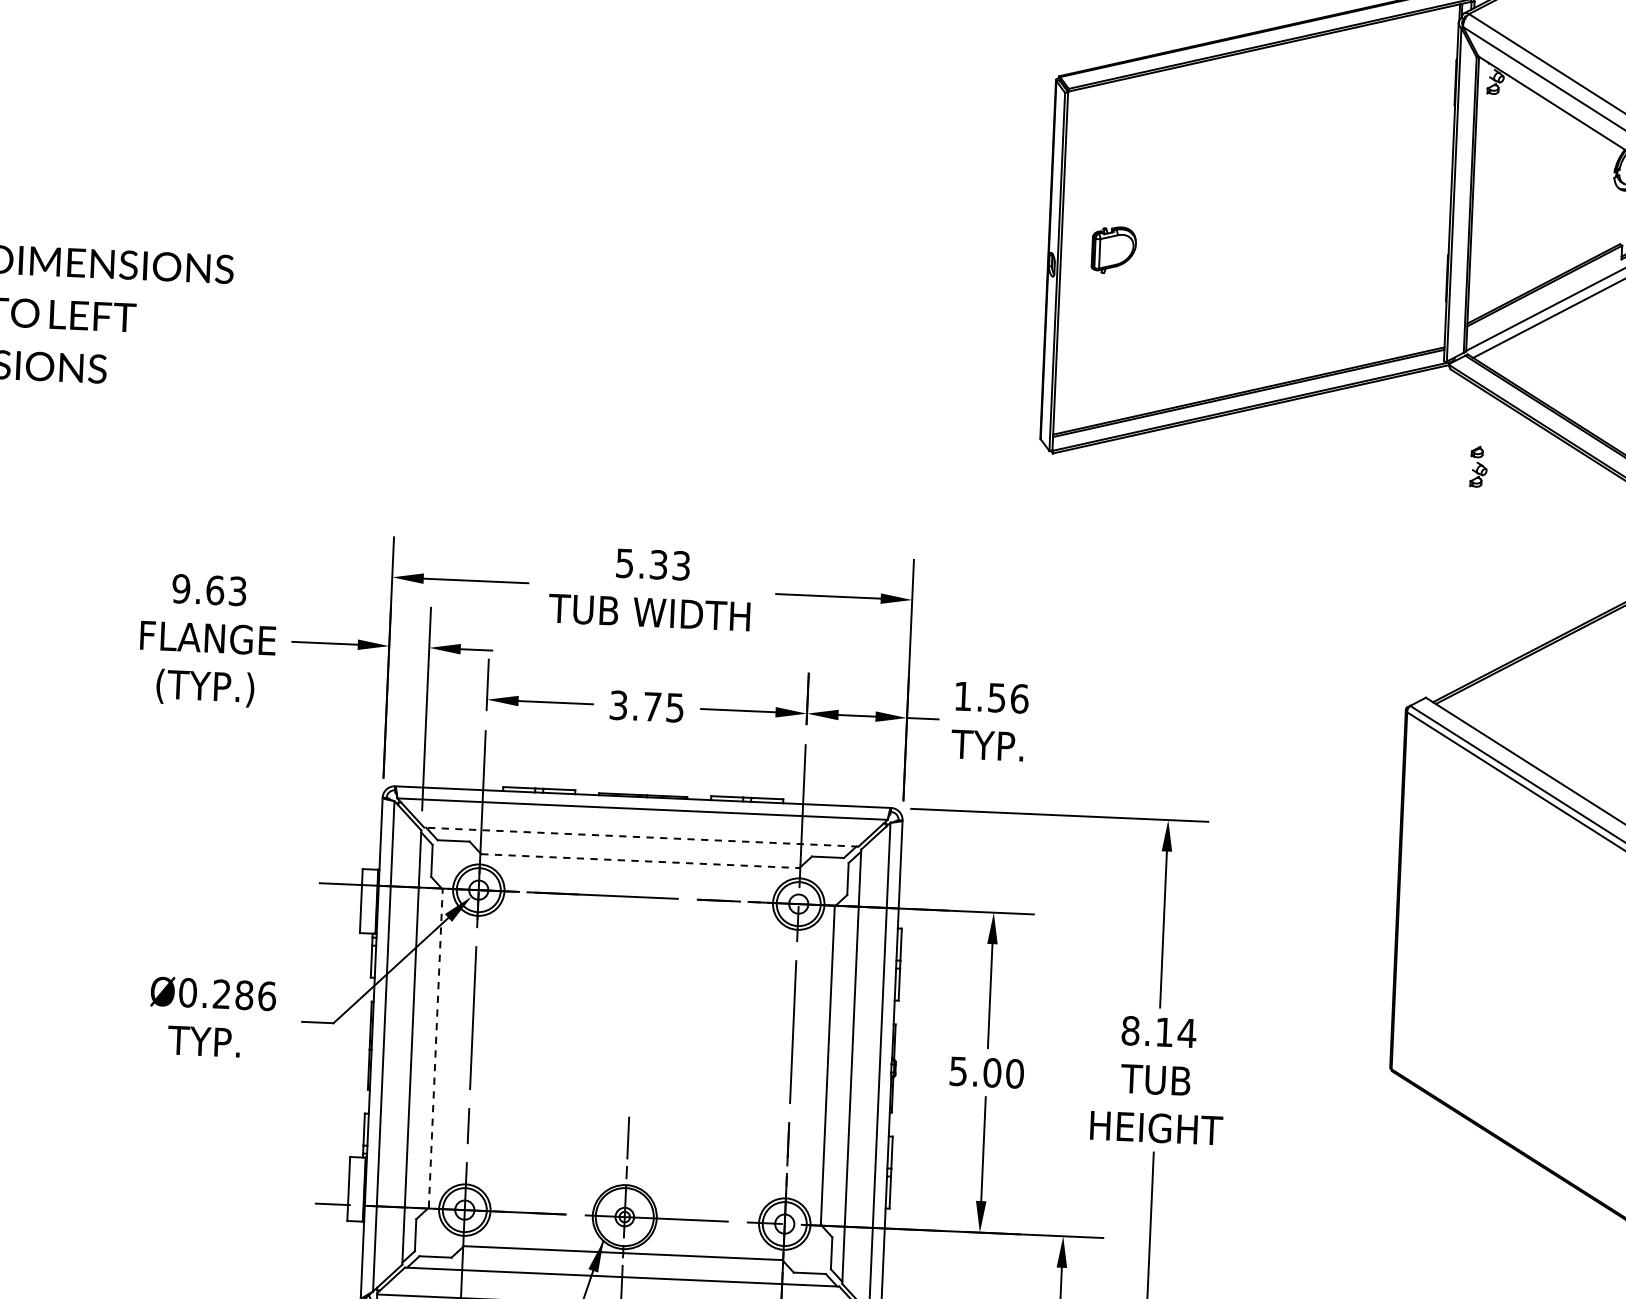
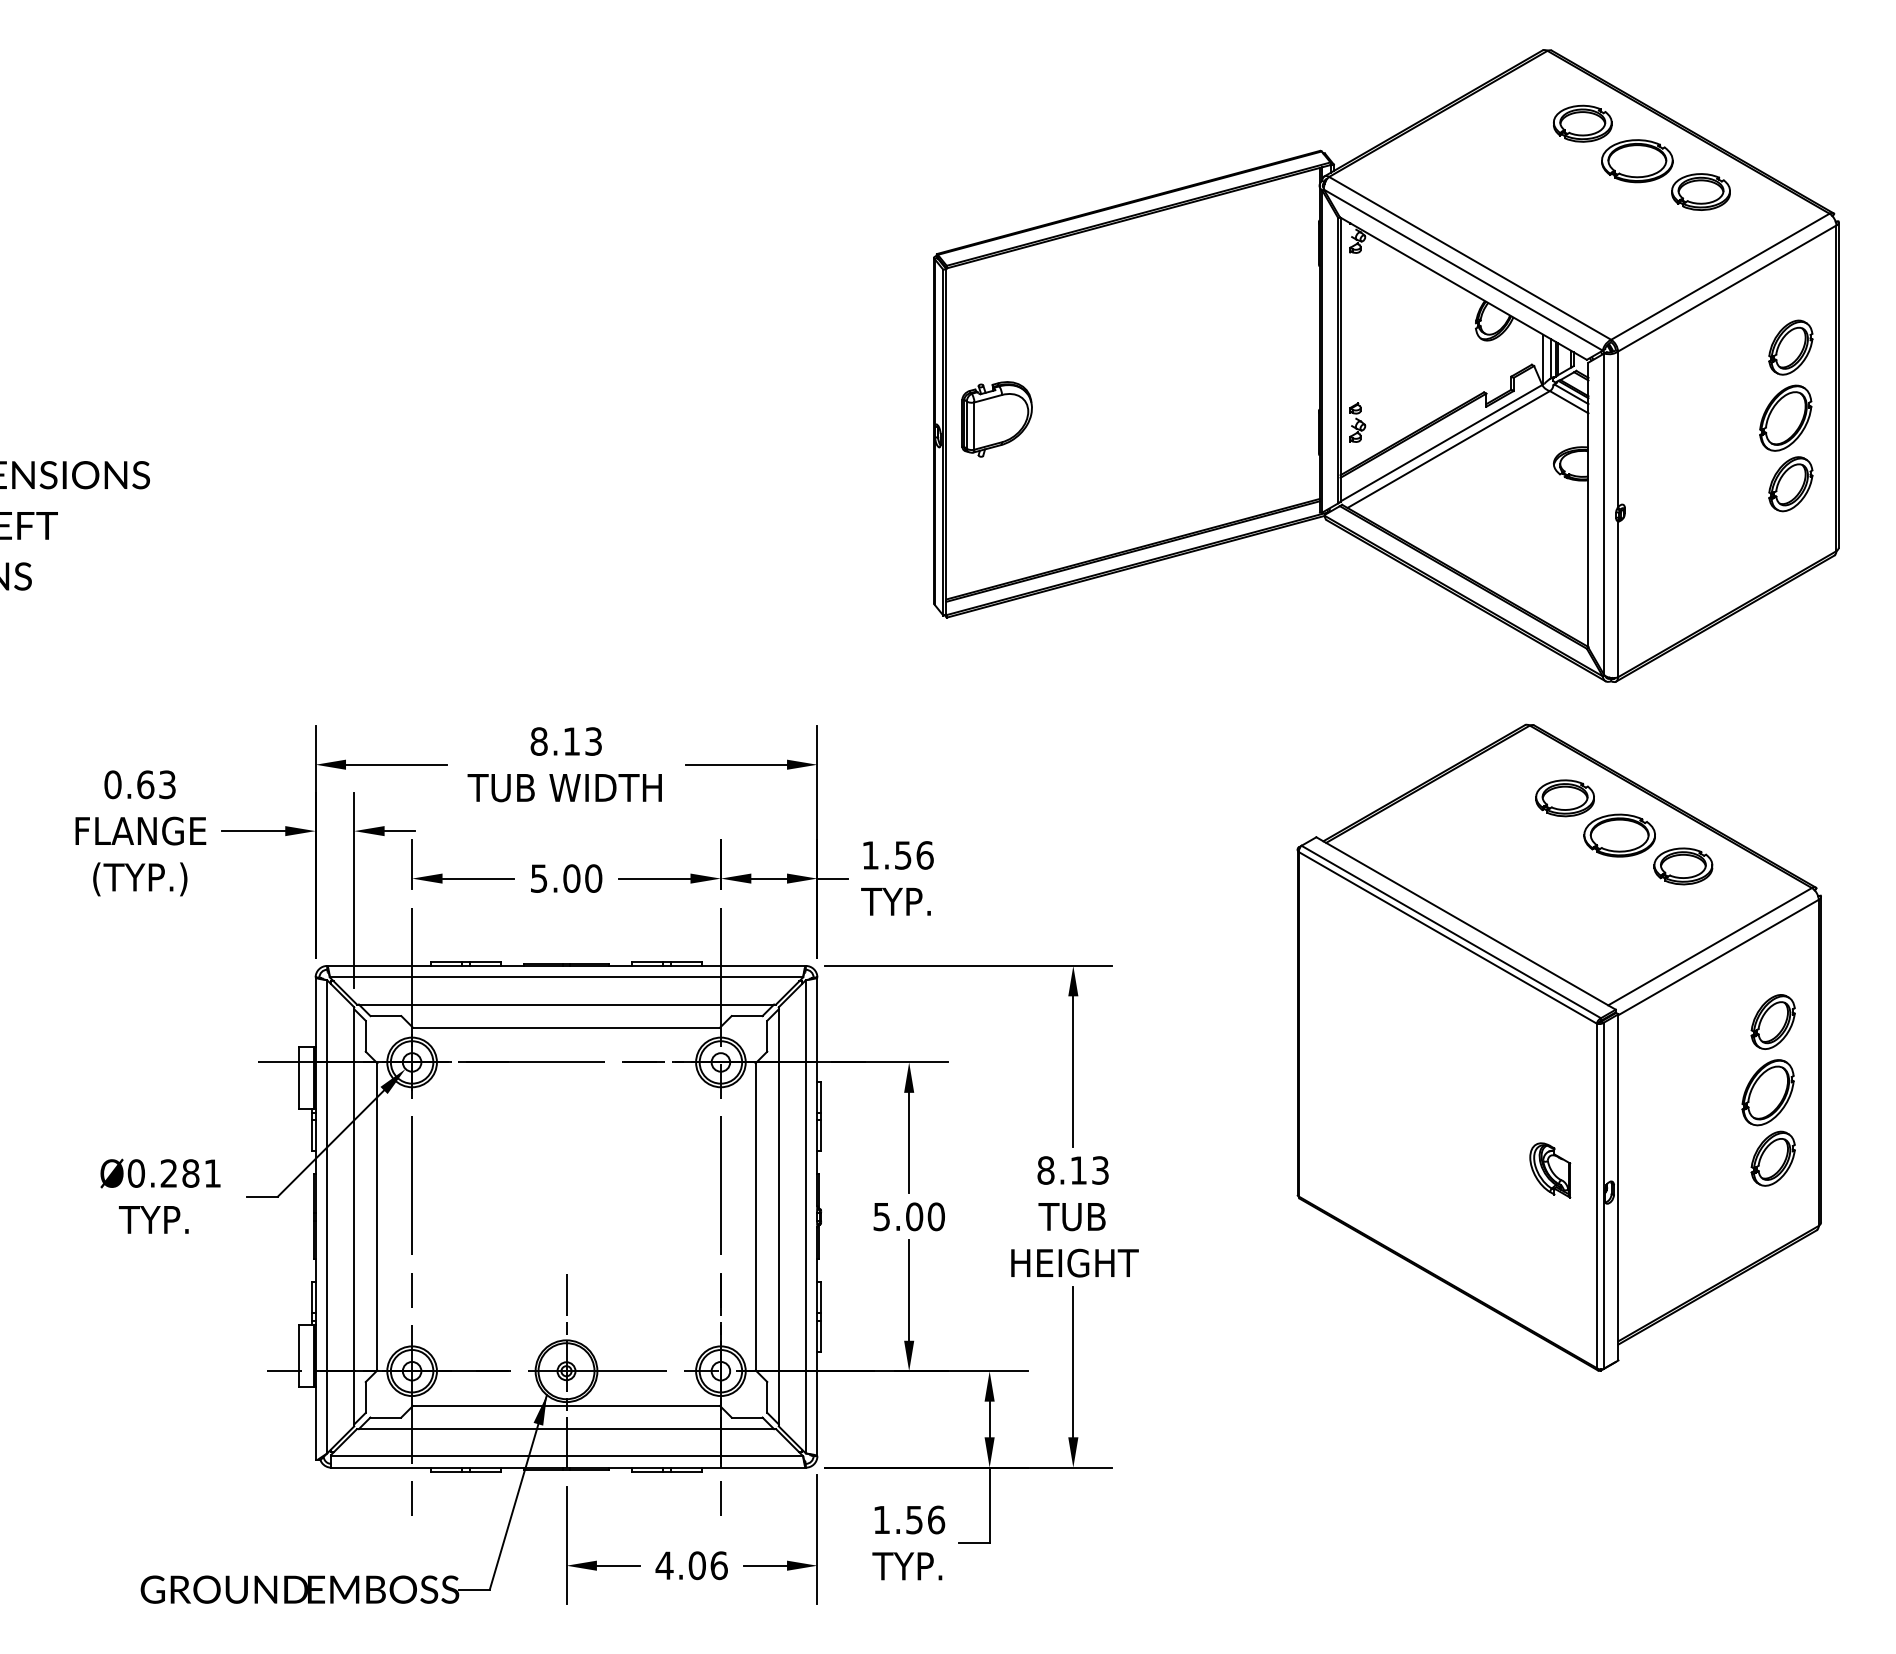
part: (1113, 250) -> (996, 419), size x1.67
part: (1478, 466) -> (1357, 422), moved
text: (640, 564) -> (554, 741), 5.33 -> 8.13
text: (180, 588) -> (112, 784), 9.63 -> 0.63
text: (647, 706) -> (566, 878), 3.75 -> 5.00
line: (641, 837) -> (566, 1004), dashed -> solid
line: (640, 860) -> (566, 1027), dashed -> solid
text: (266, 996) -> (212, 1173), Ø0.286 -> Ø0.281
text: (1187, 1033) -> (1100, 1170), 8.14 -> 8.13
line: (435, 1048) -> (377, 1216), dashed -> solid

